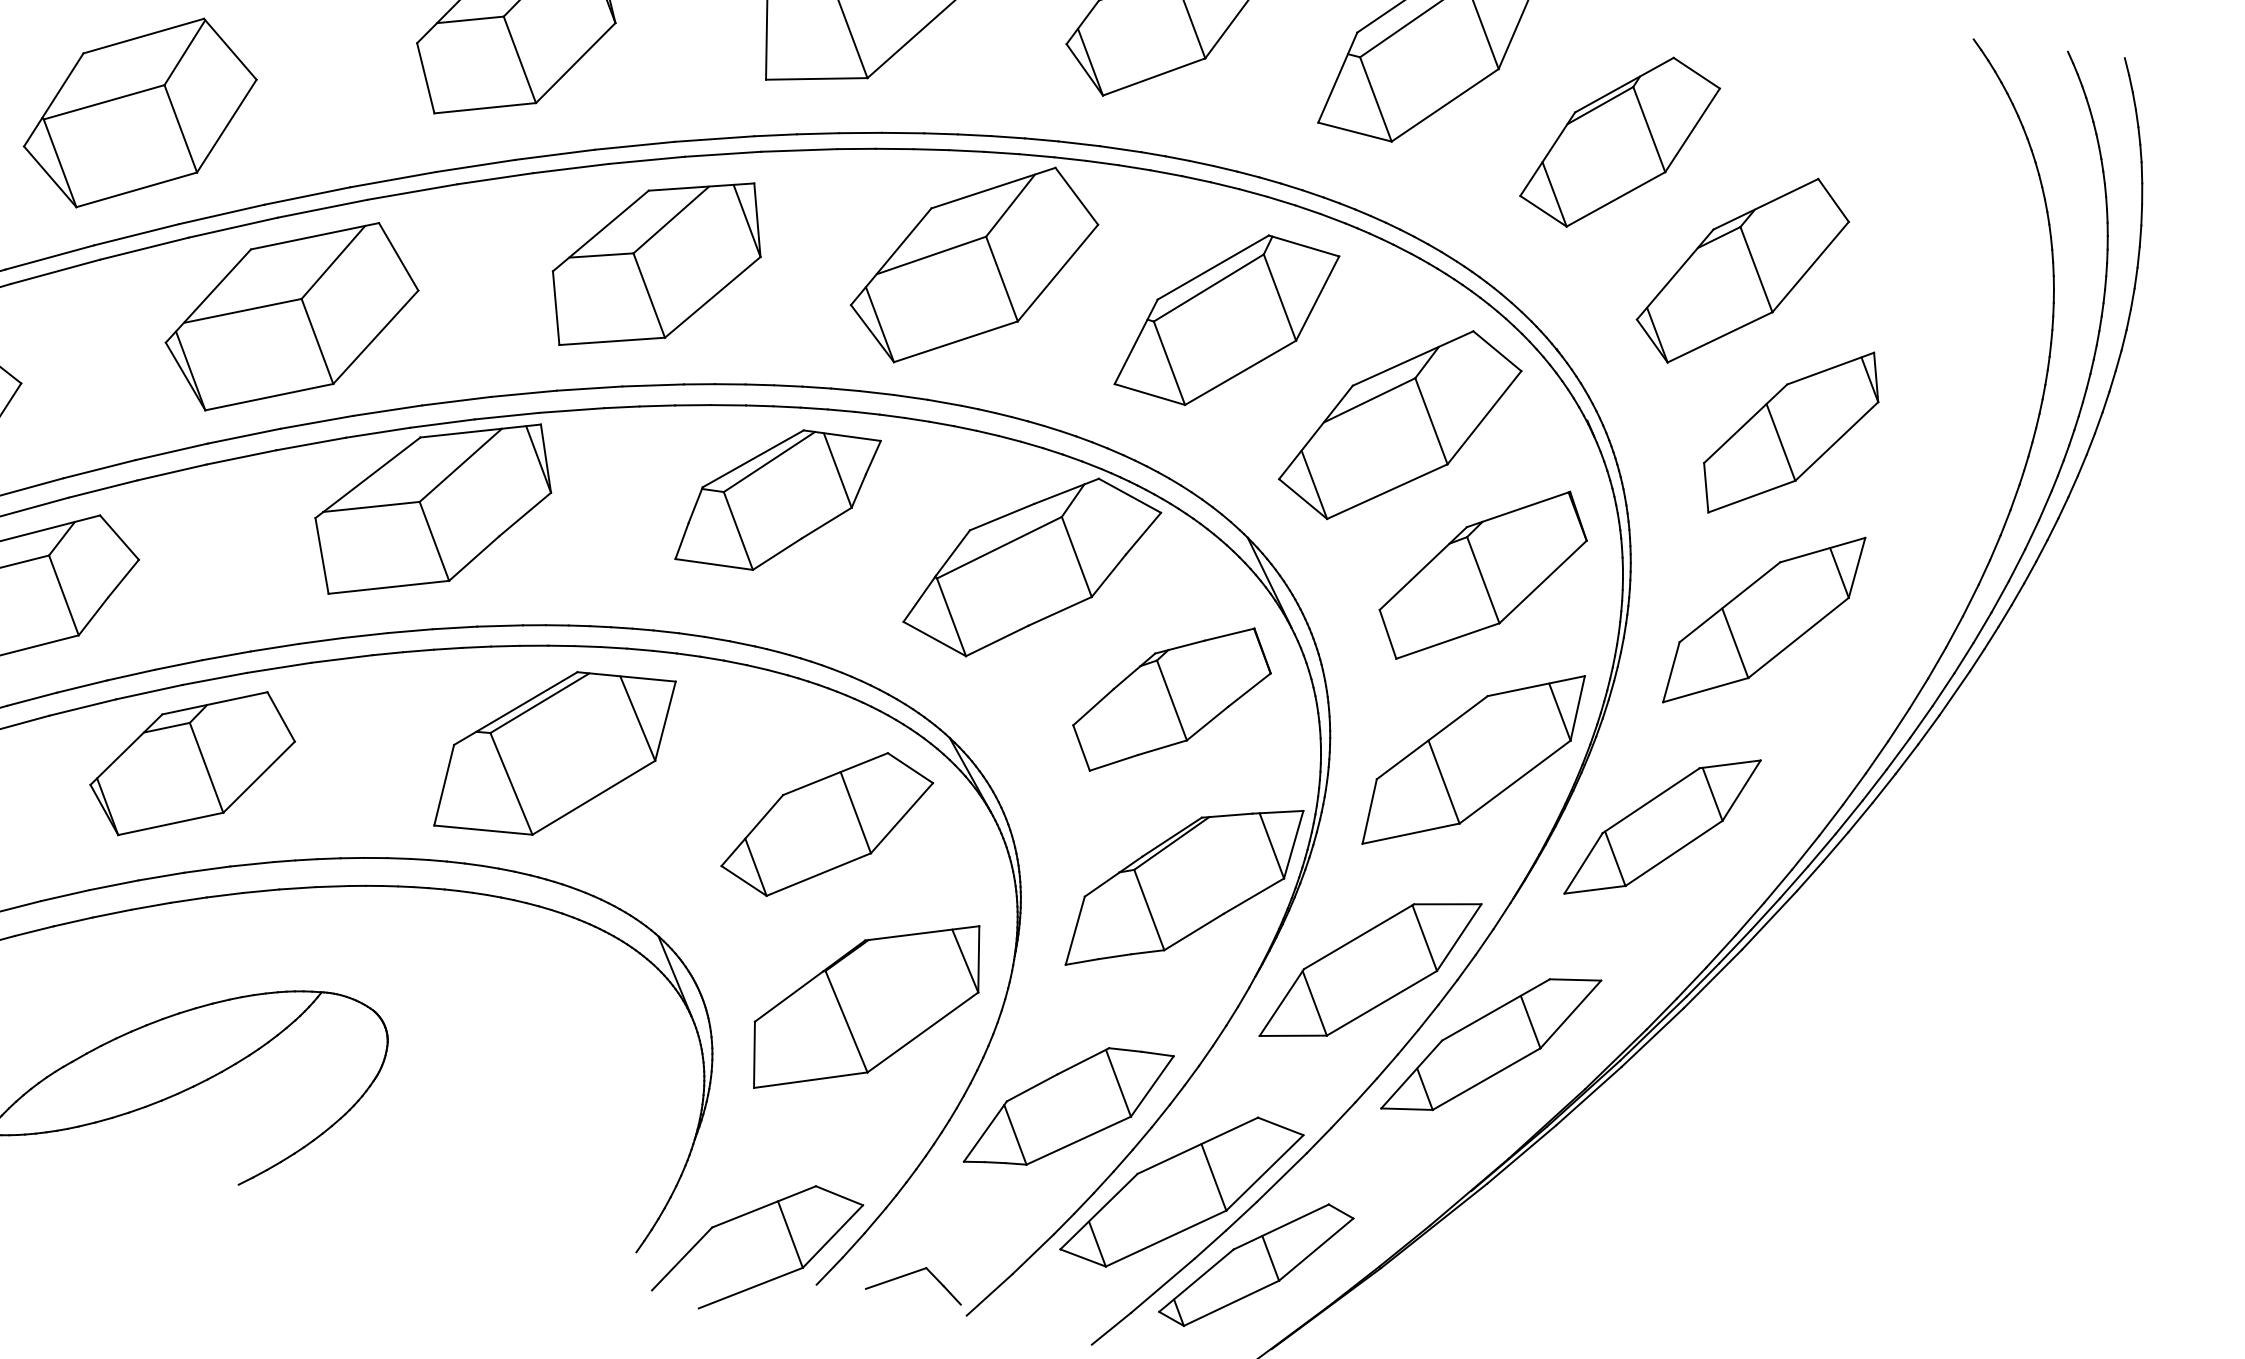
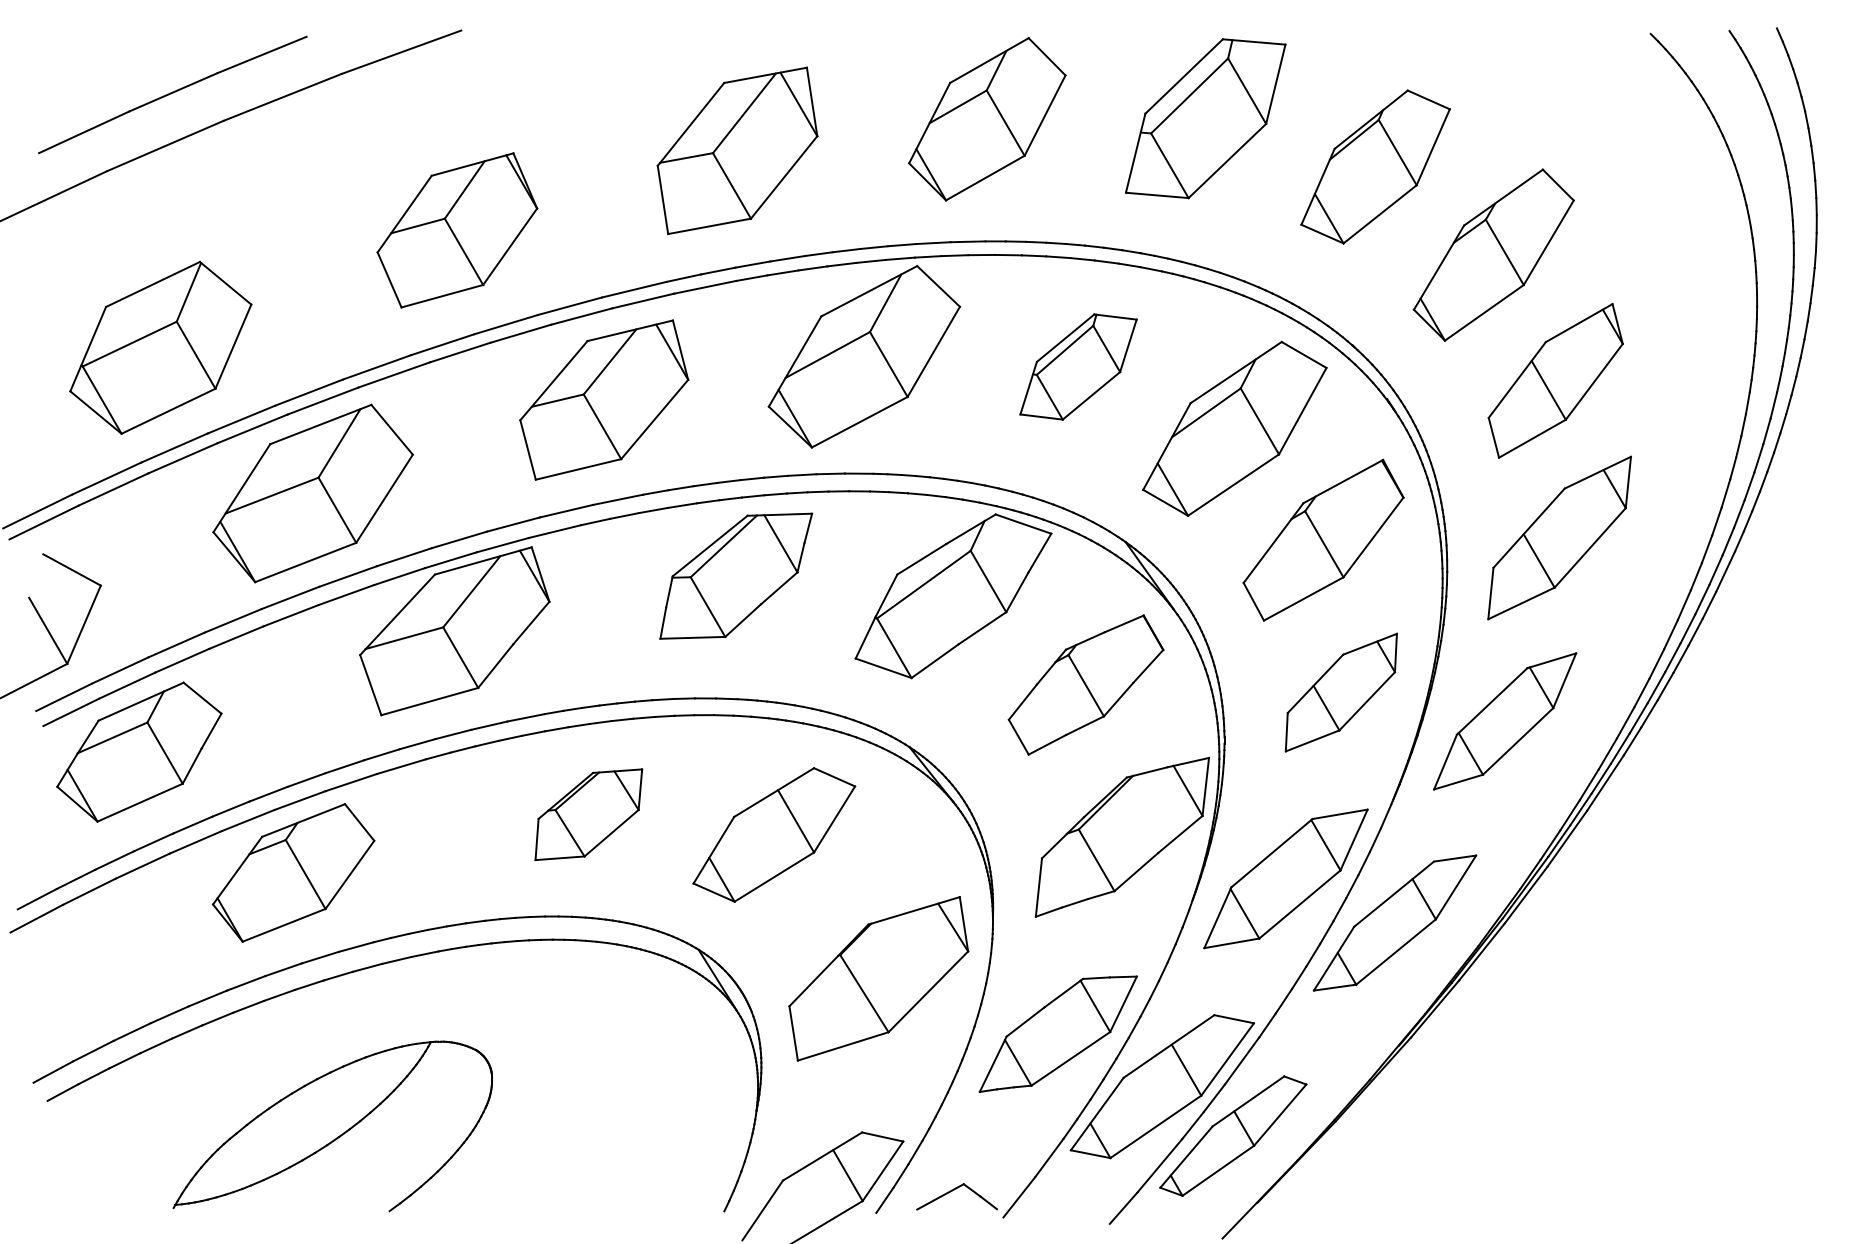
part: (1226, 319) -> (1078, 366), size x0.7
part: (554, 753) -> (588, 814), size x0.6
part: (1473, 759) -> (1341, 692), size x0.7
part: (827, 824) -> (774, 834), moved

